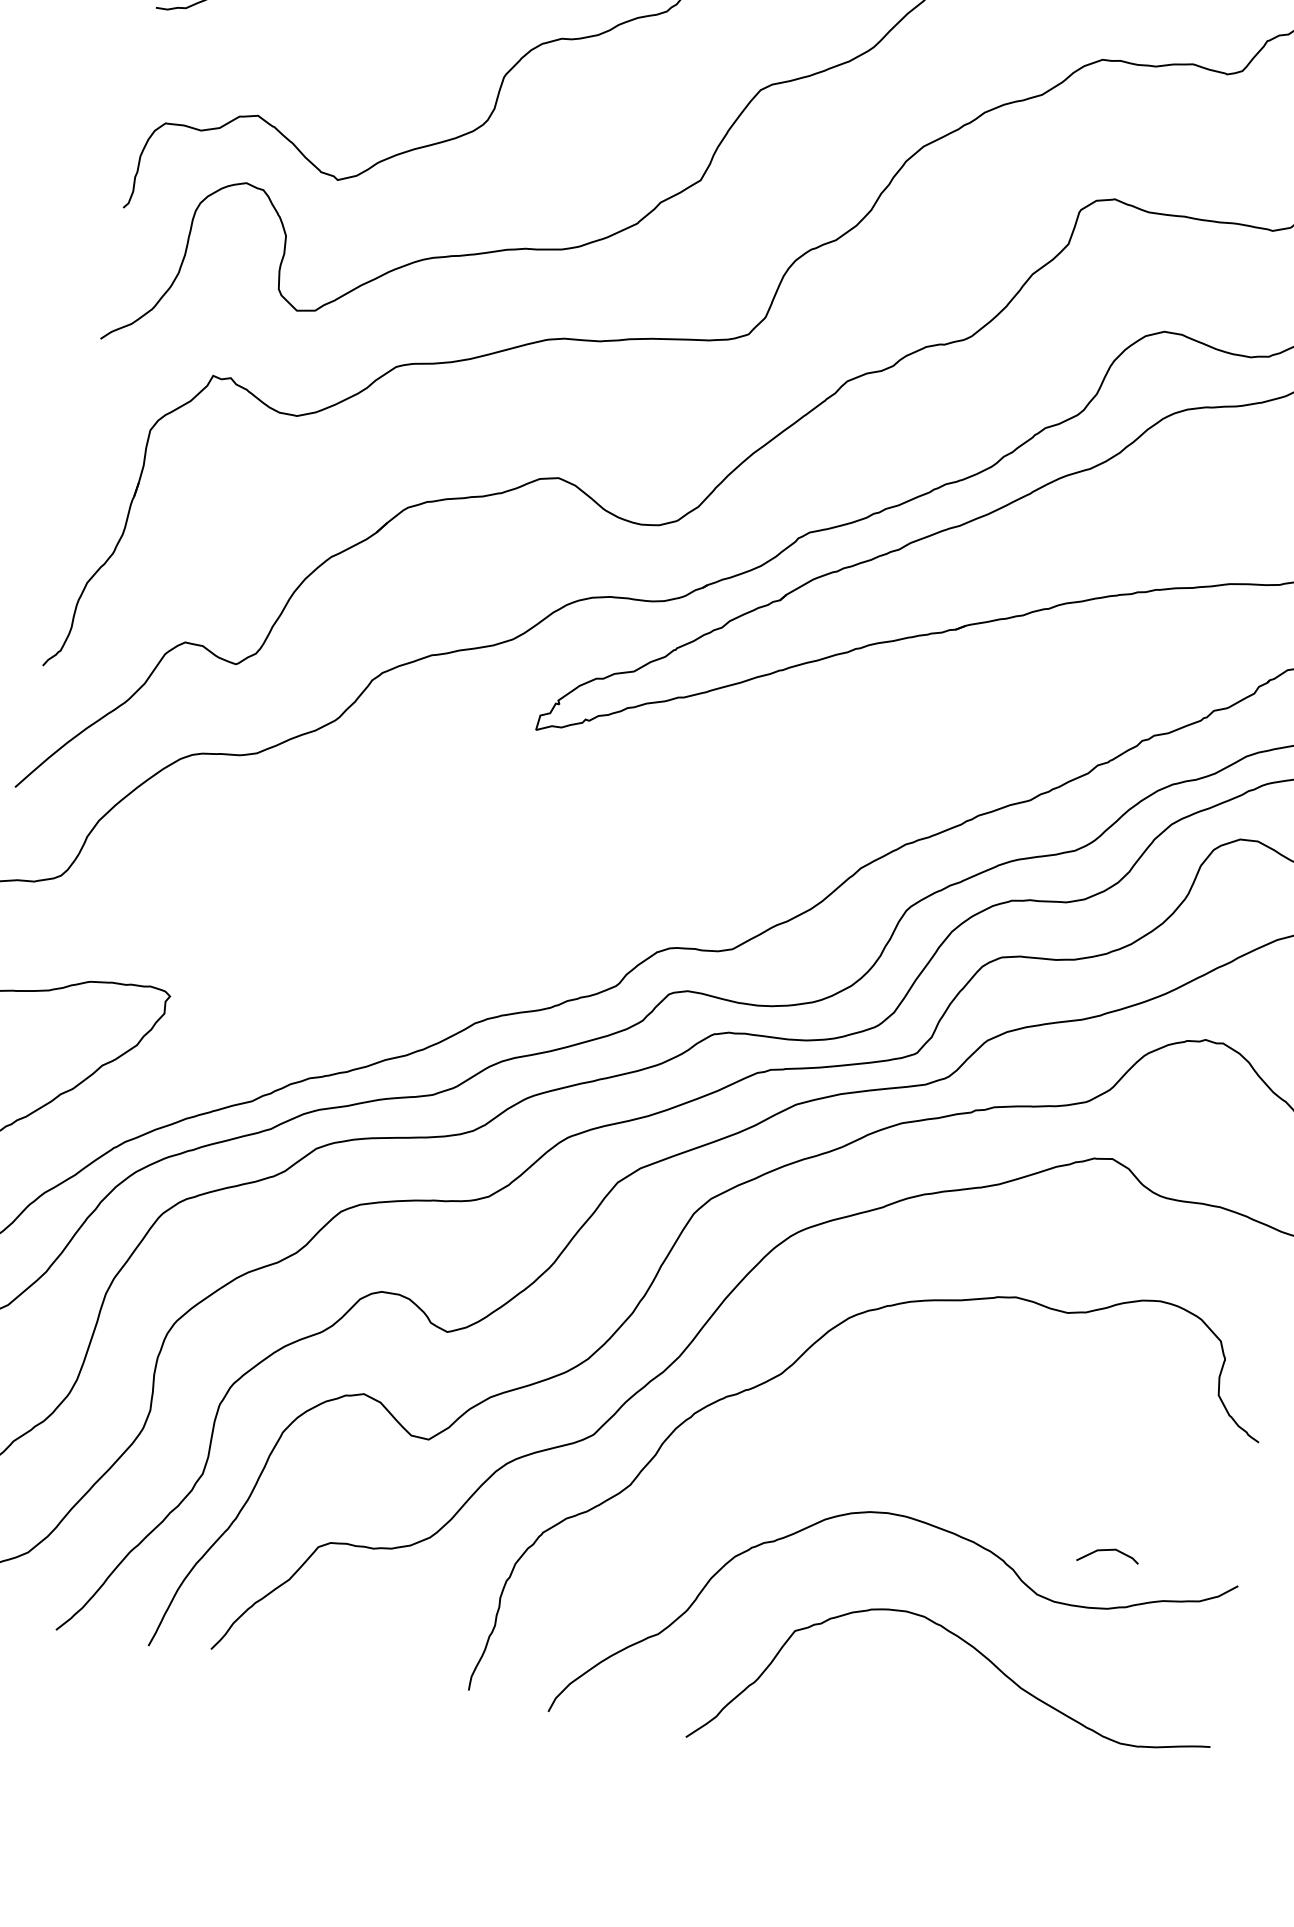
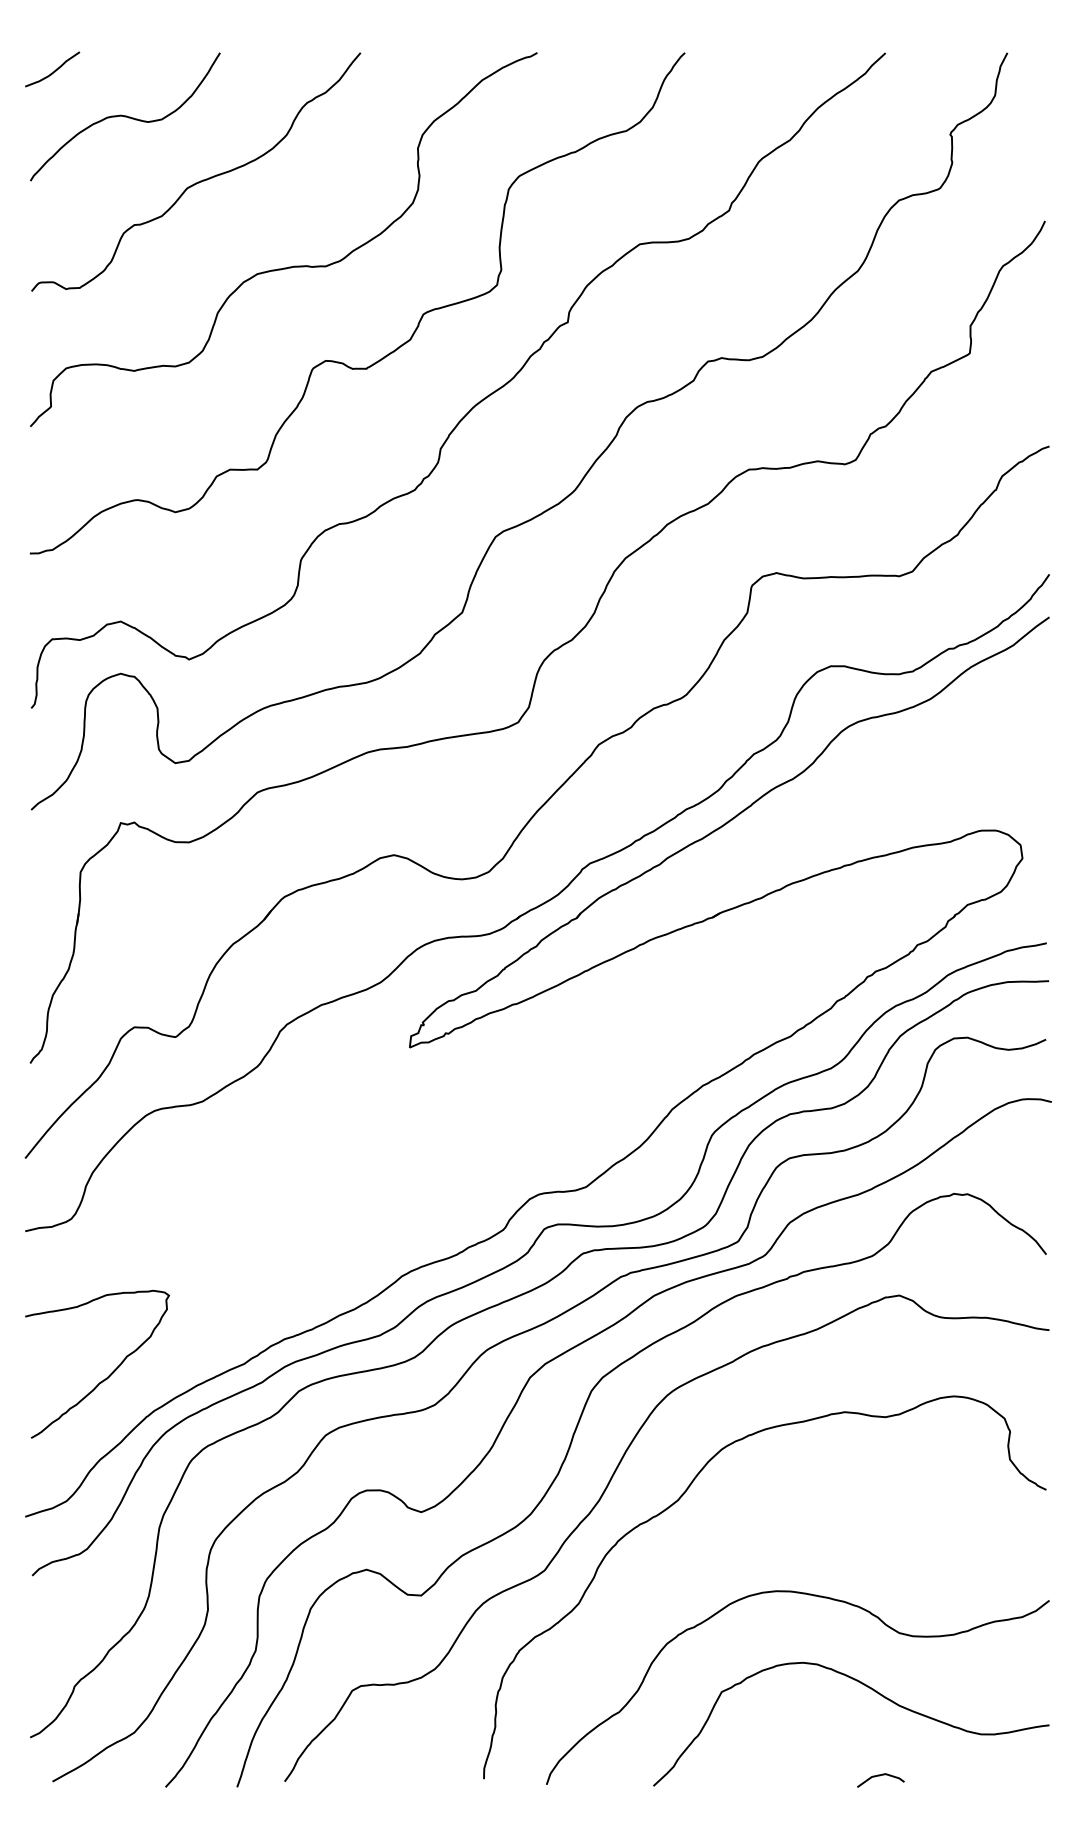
line: (1108, 1551) -> (880, 1776), moved

